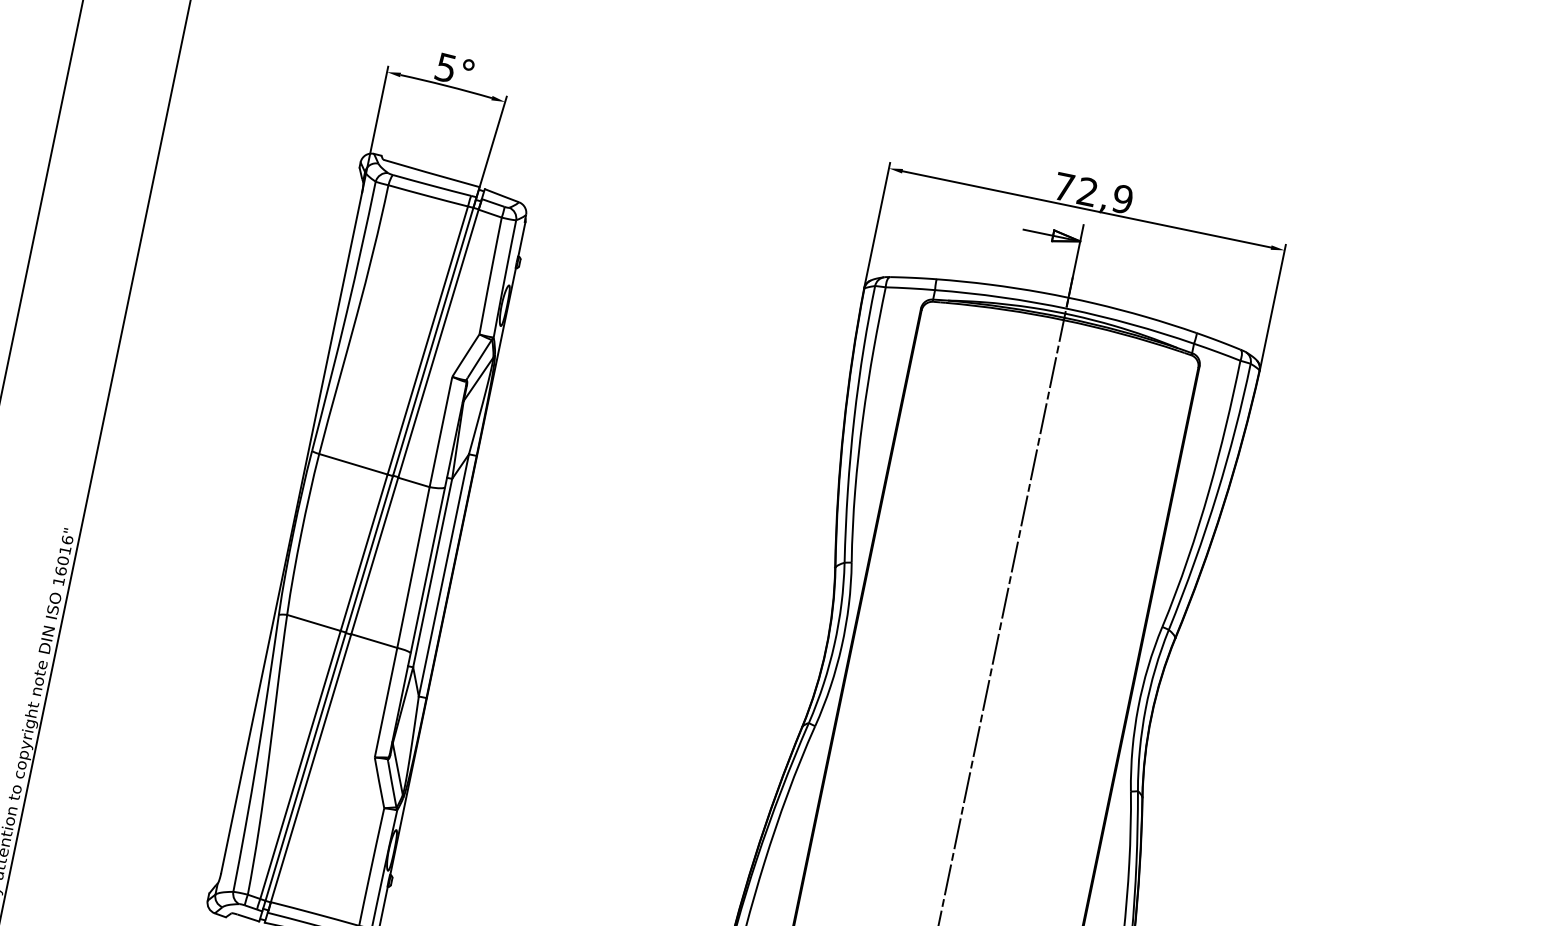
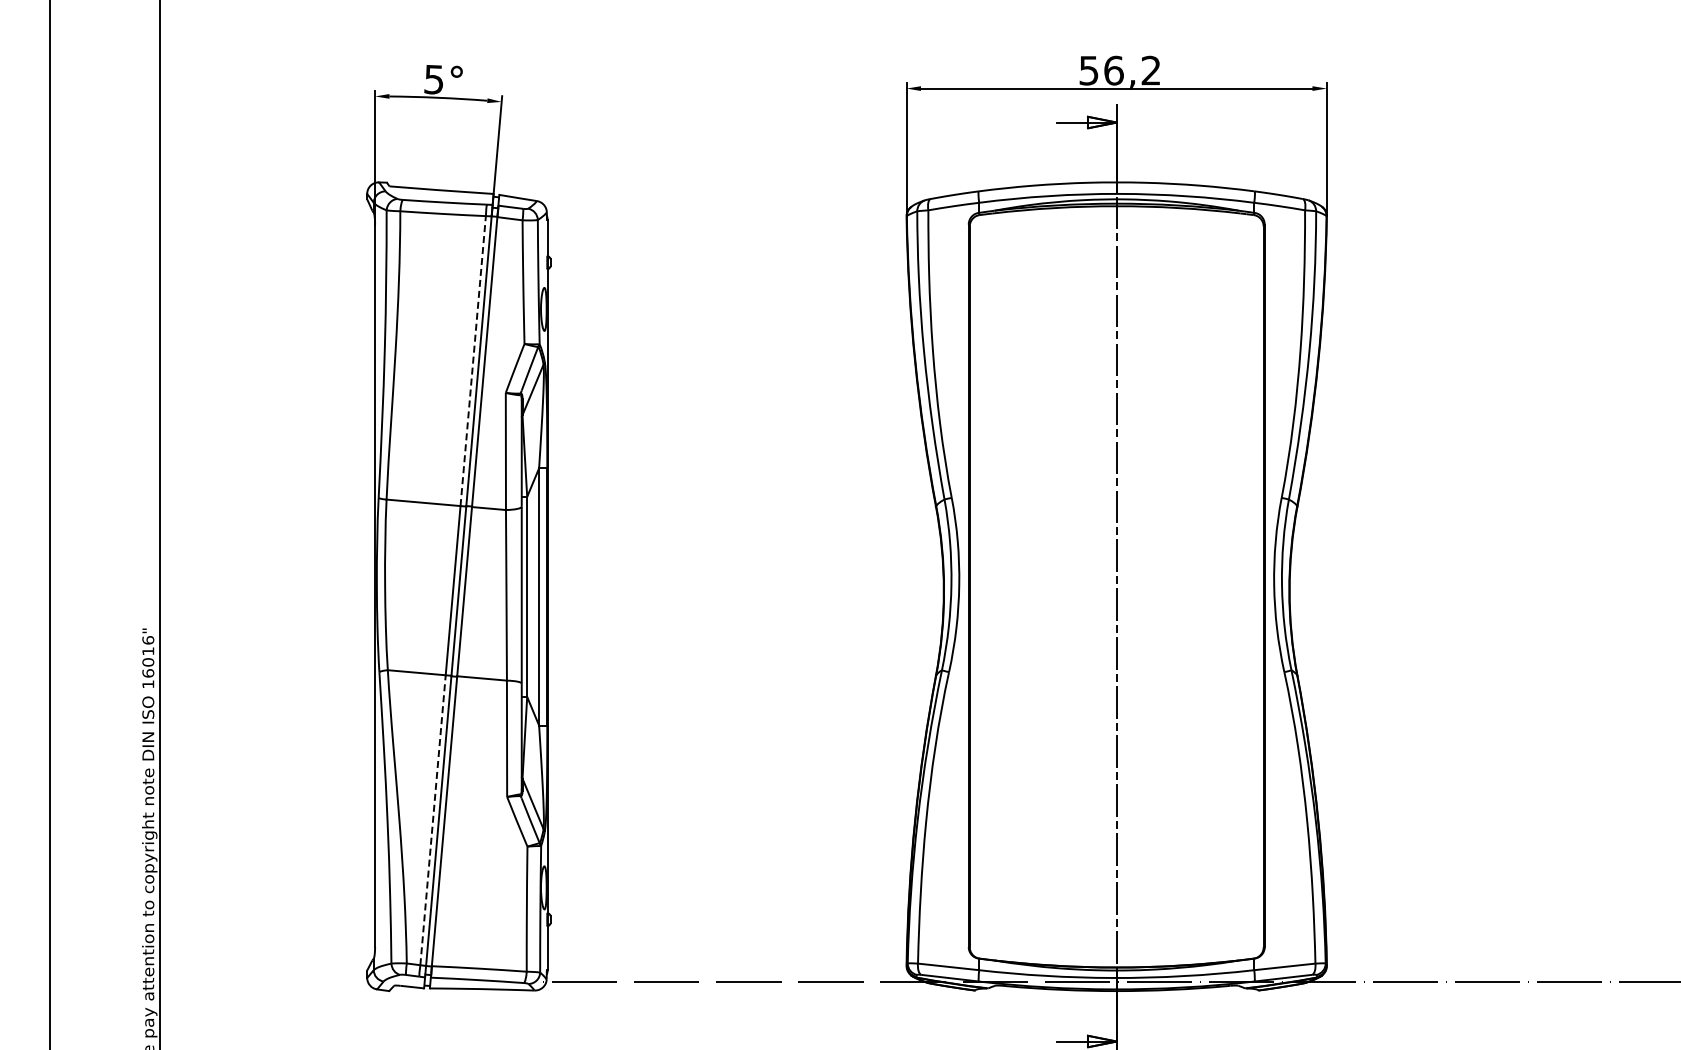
text: (1092, 192) -> (1119, 70), 72,9 -> 56,2
line: (428, 340) -> (473, 361), solid -> dashed
line: (300, 765) -> (433, 820), solid -> dashed

